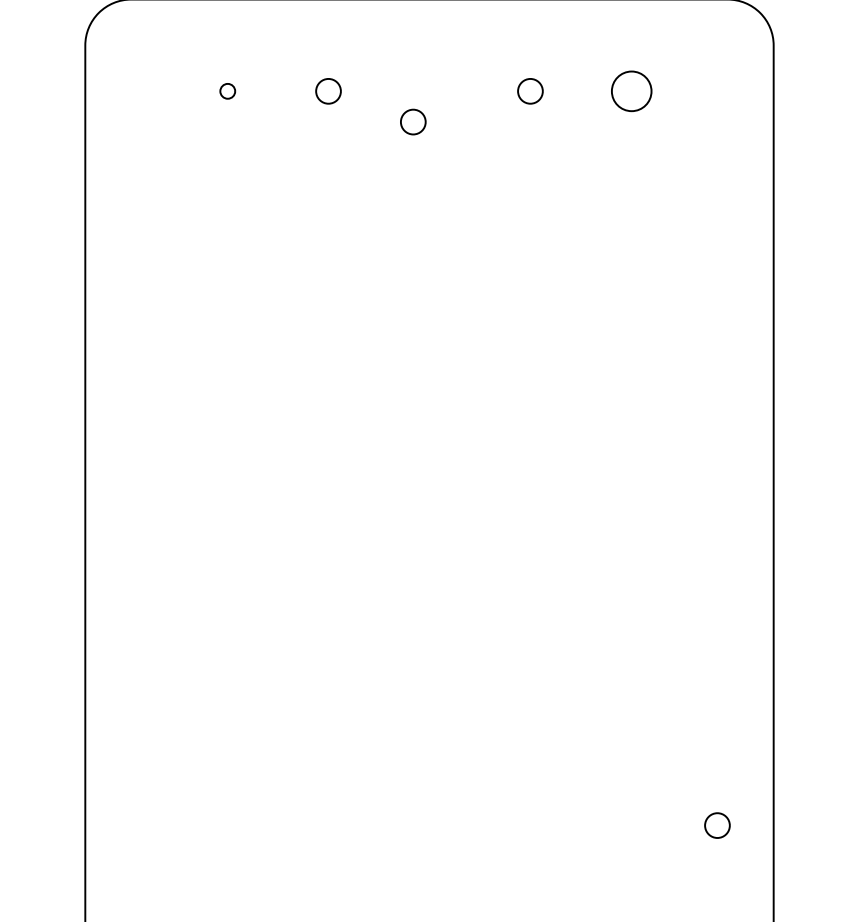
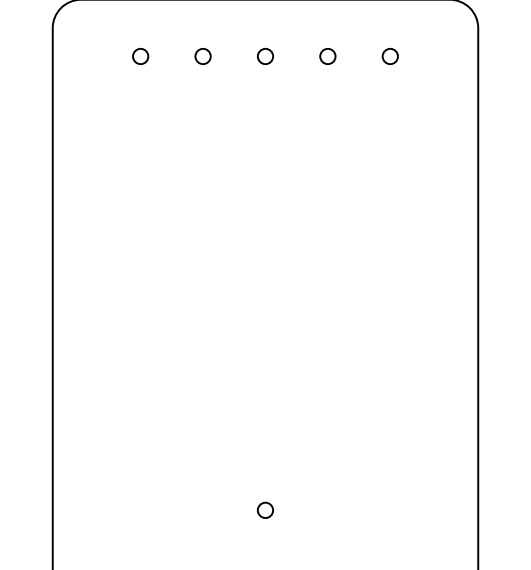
circle: (227, 91) -> (140, 56), size x1.67
circle: (630, 91) -> (389, 56), size x0.62
circle: (413, 122) -> (265, 56), moved
circle: (717, 824) -> (265, 509), moved

